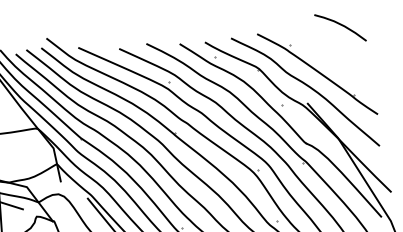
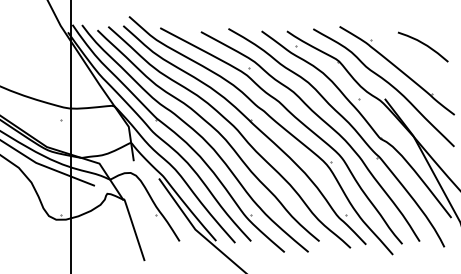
curve: (339, 25) -> (422, 44), moved

